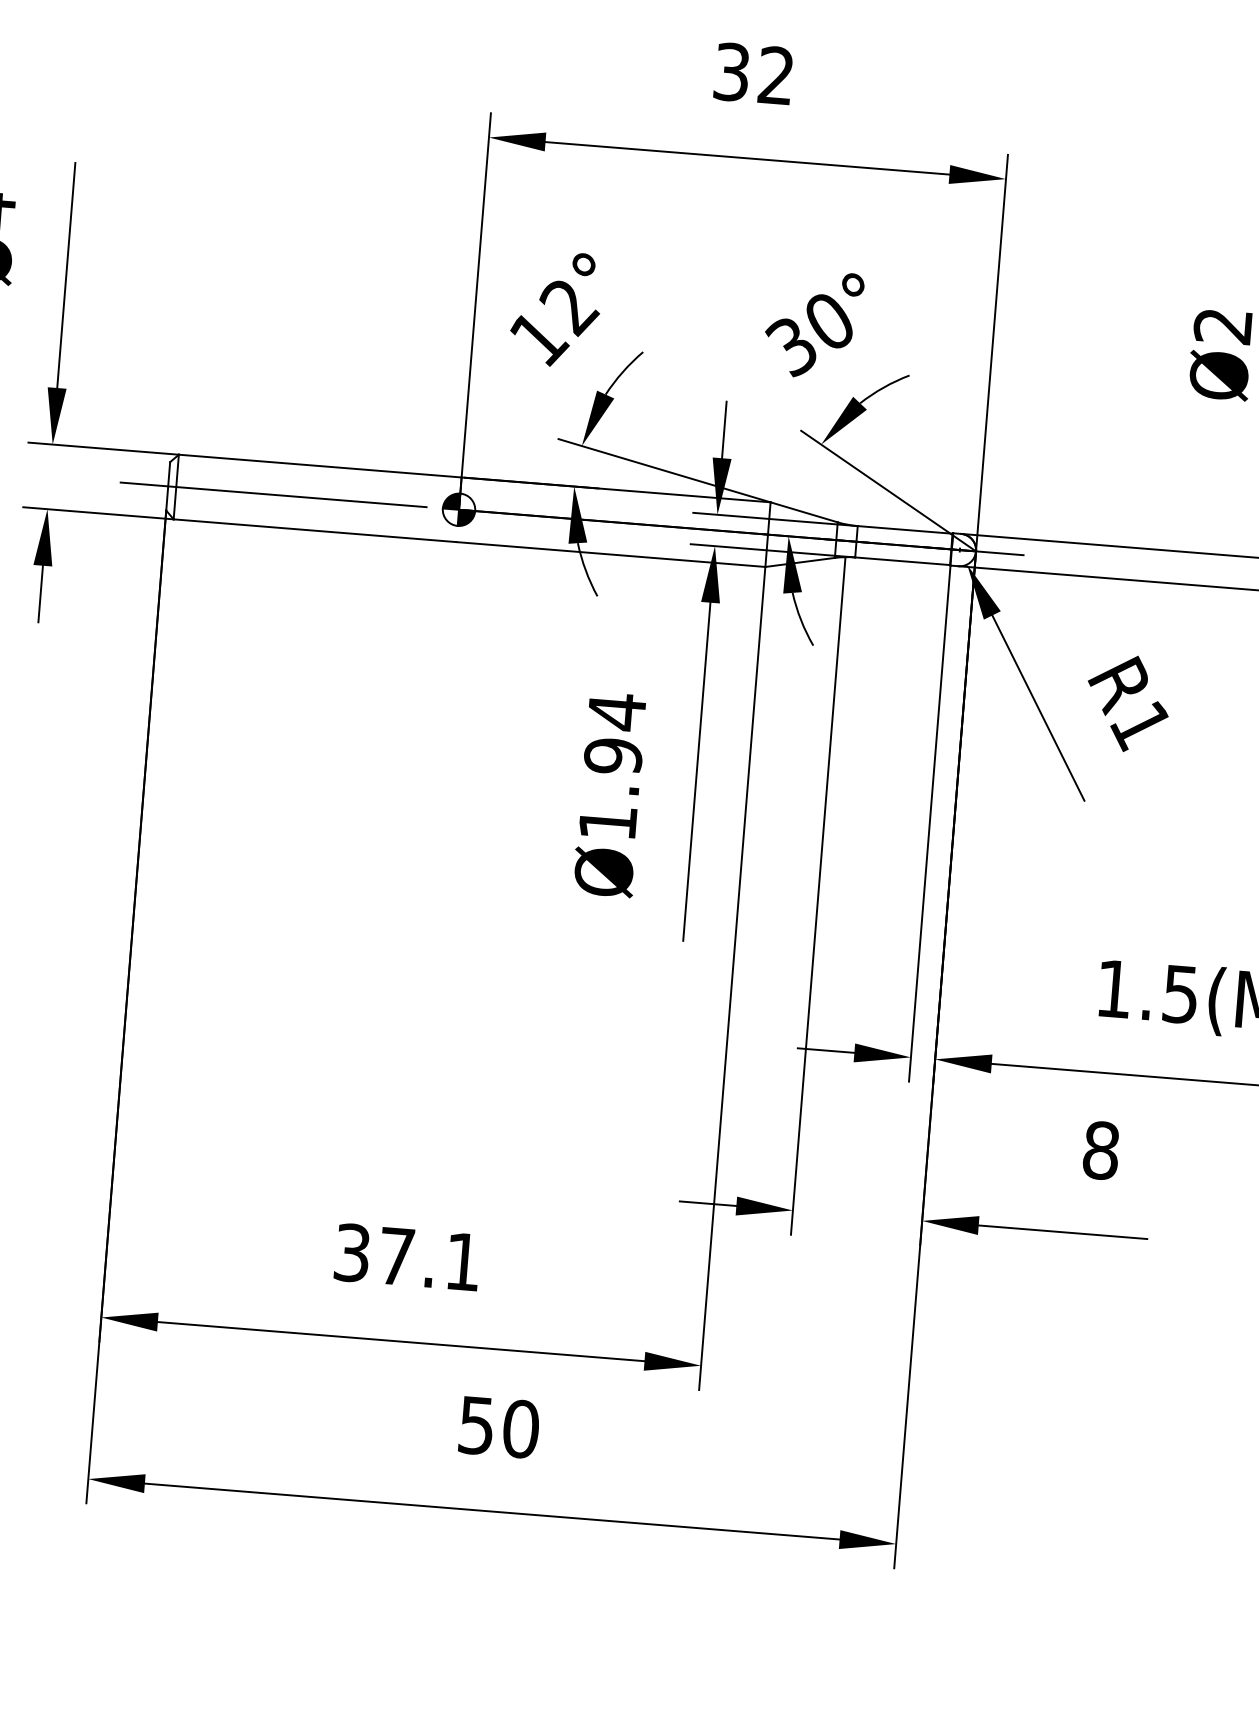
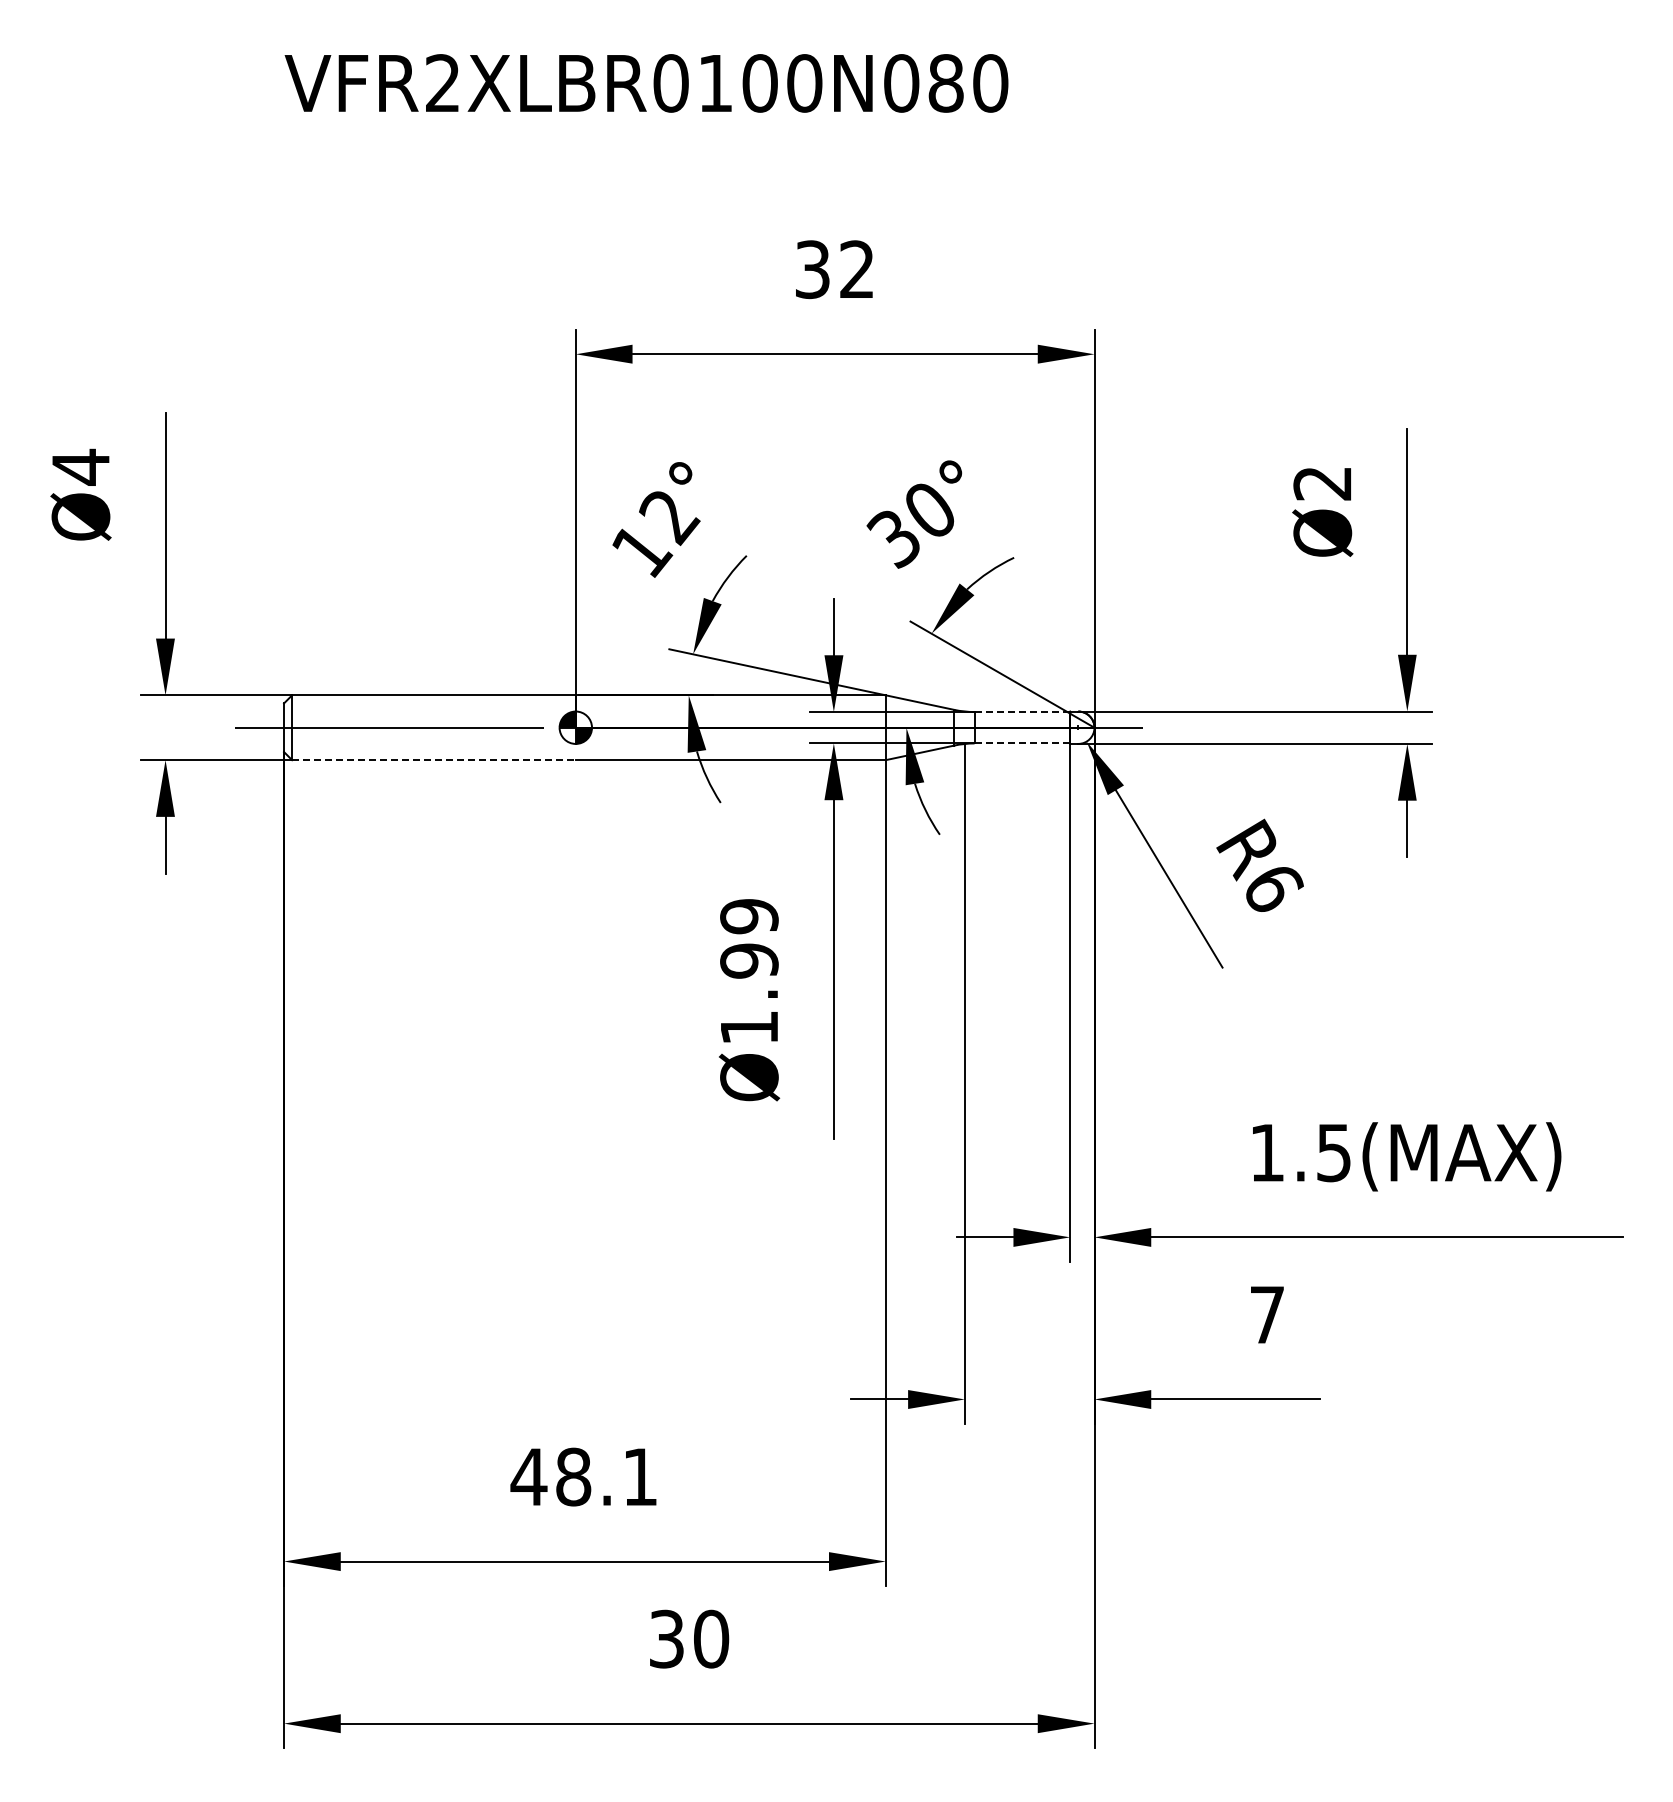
line: (905, 530) -> (1022, 712), solid -> dashed
line: (314, 531) -> (433, 760), solid -> dashed
line: (903, 561) -> (1022, 743), solid -> dashed
text: (617, 711) -> (749, 916), Ø1.94 -> Ø1.99
text: (1140, 725) -> (1272, 888), R1 -> R6
text: (1101, 1150) -> (1267, 1314), 8 -> 7
text: (373, 1254) -> (550, 1476), 37.1 -> 48.1
text: (476, 1424) -> (666, 1638), 50 -> 30

